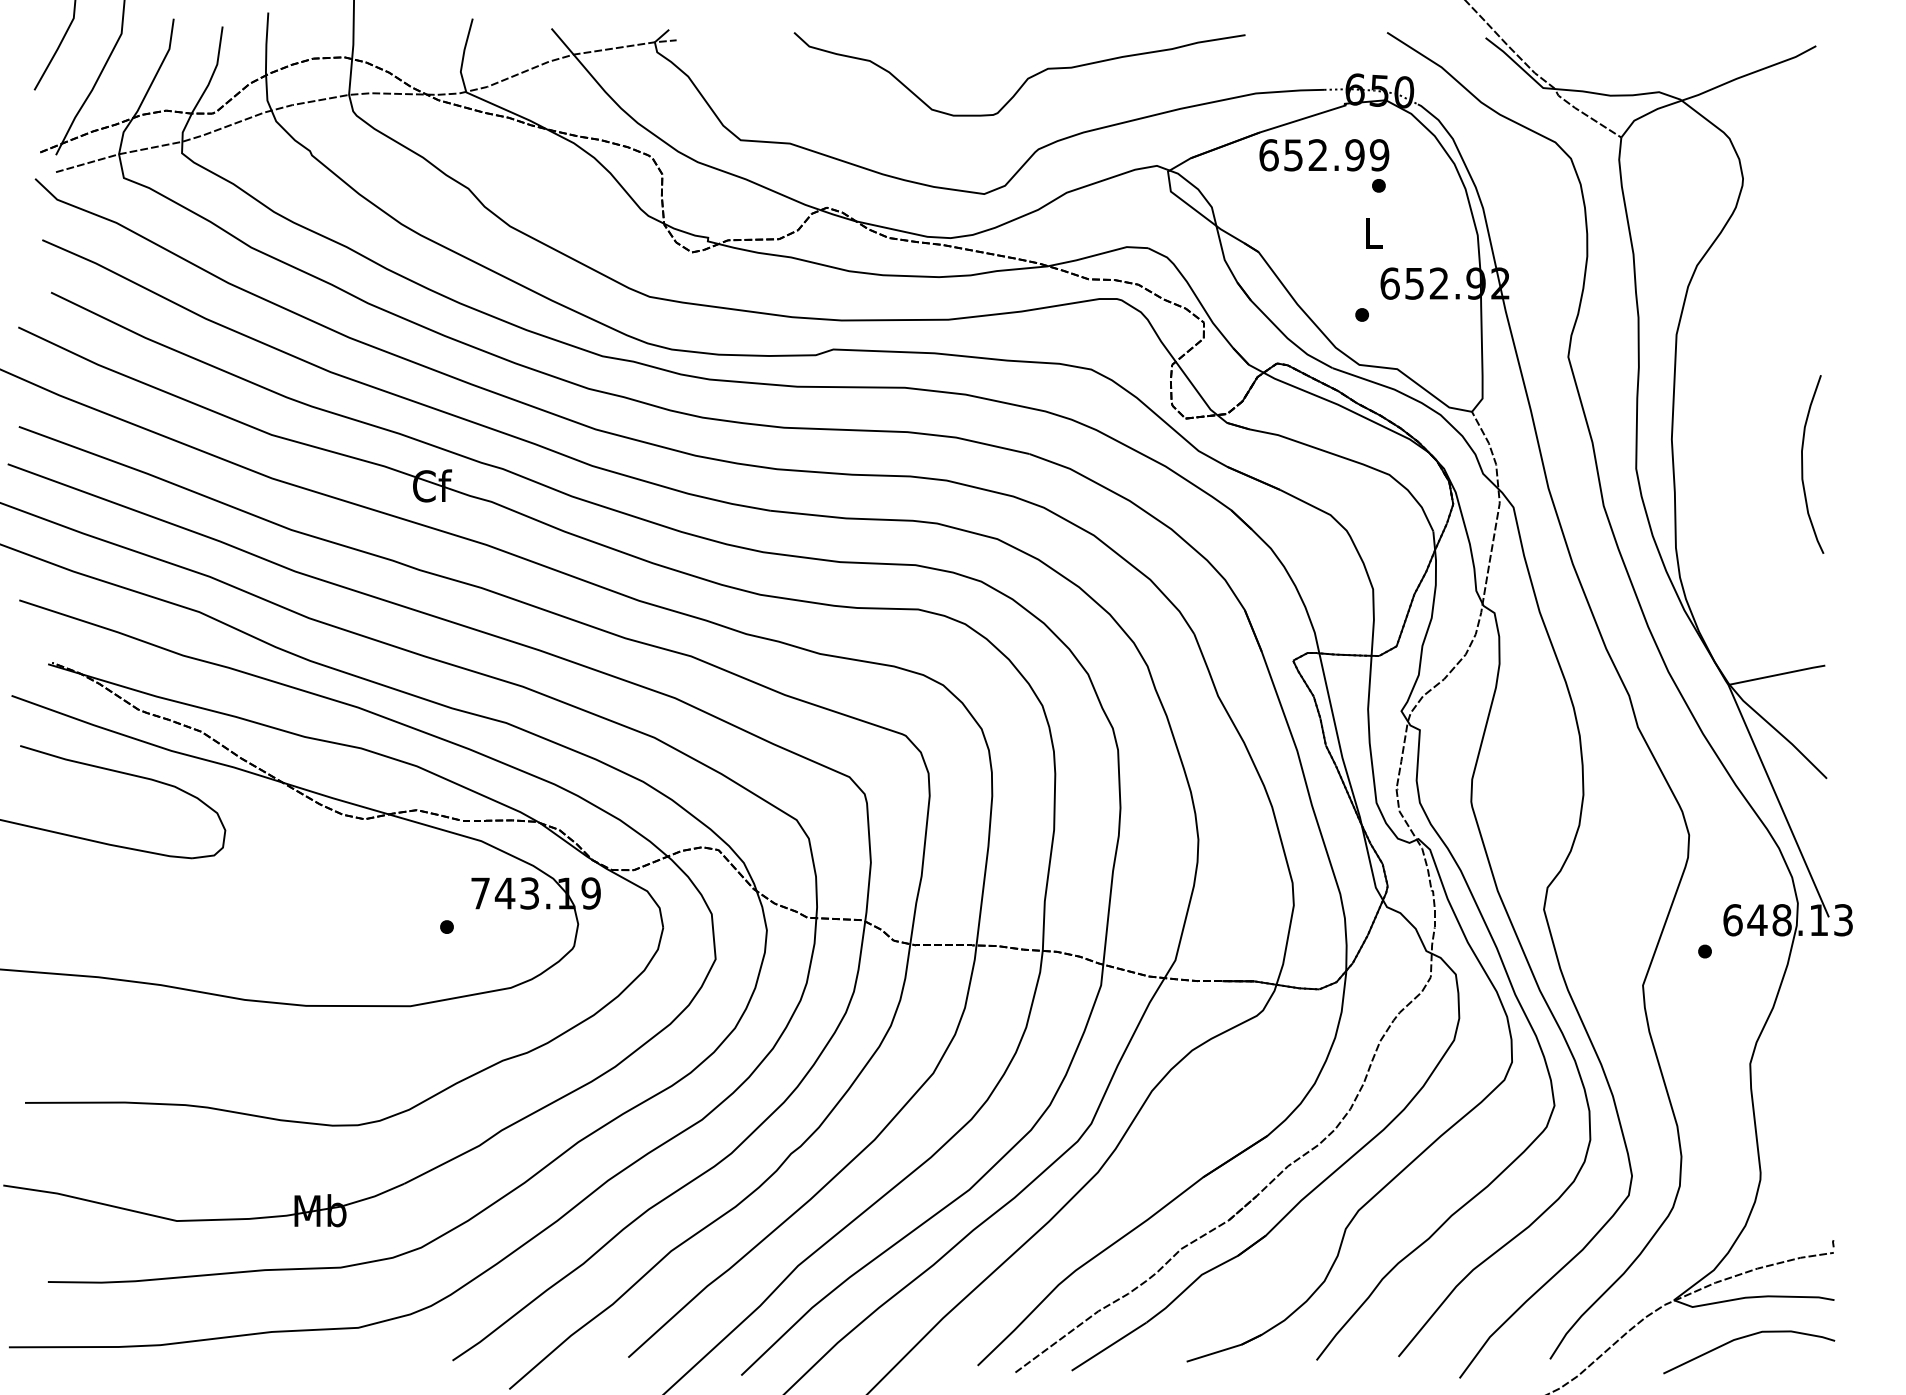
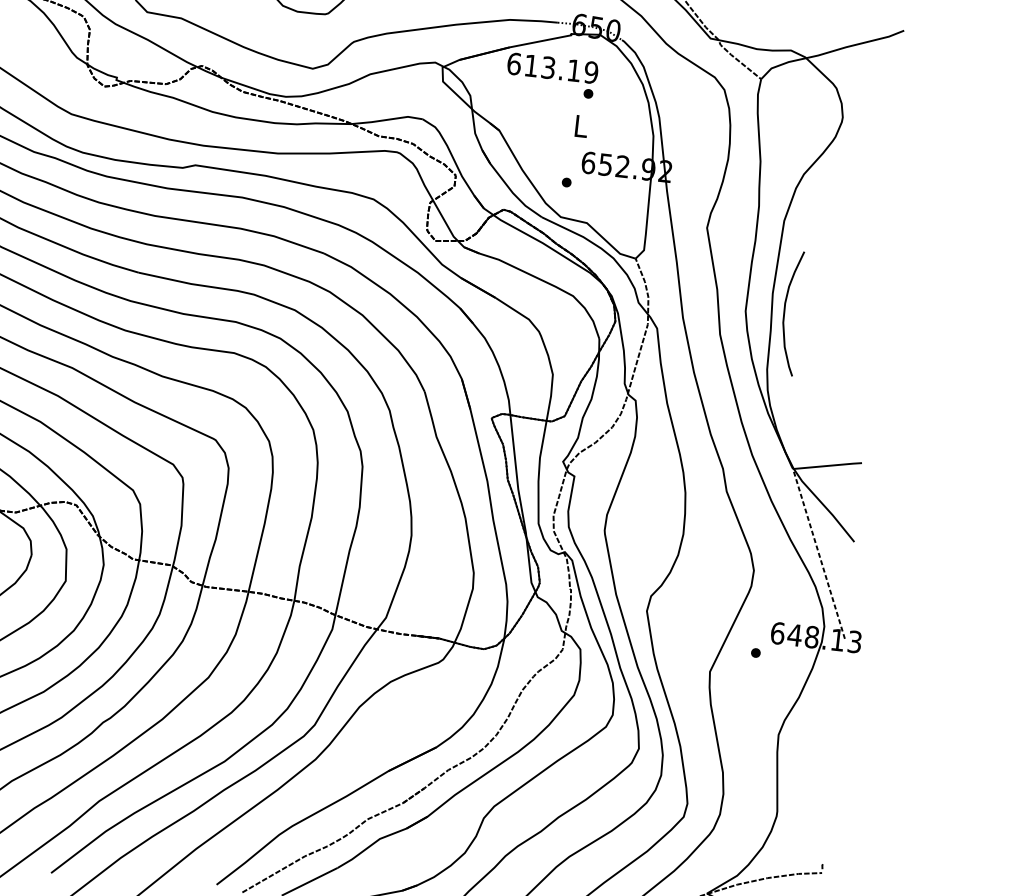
text: (1324, 155) -> (552, 68), 652.99 -> 613.19
curve: (1803, 464) -> (785, 312), moved
line: (1778, 801) -> (818, 554), solid -> dashed

